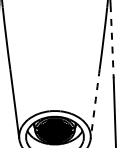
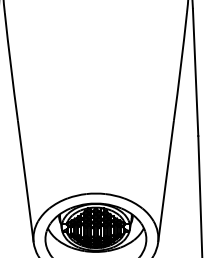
line: (112, 41) -> (196, 72), dashed -> solid
arc: (95, 104) -> (166, 182), dashed -> solid

